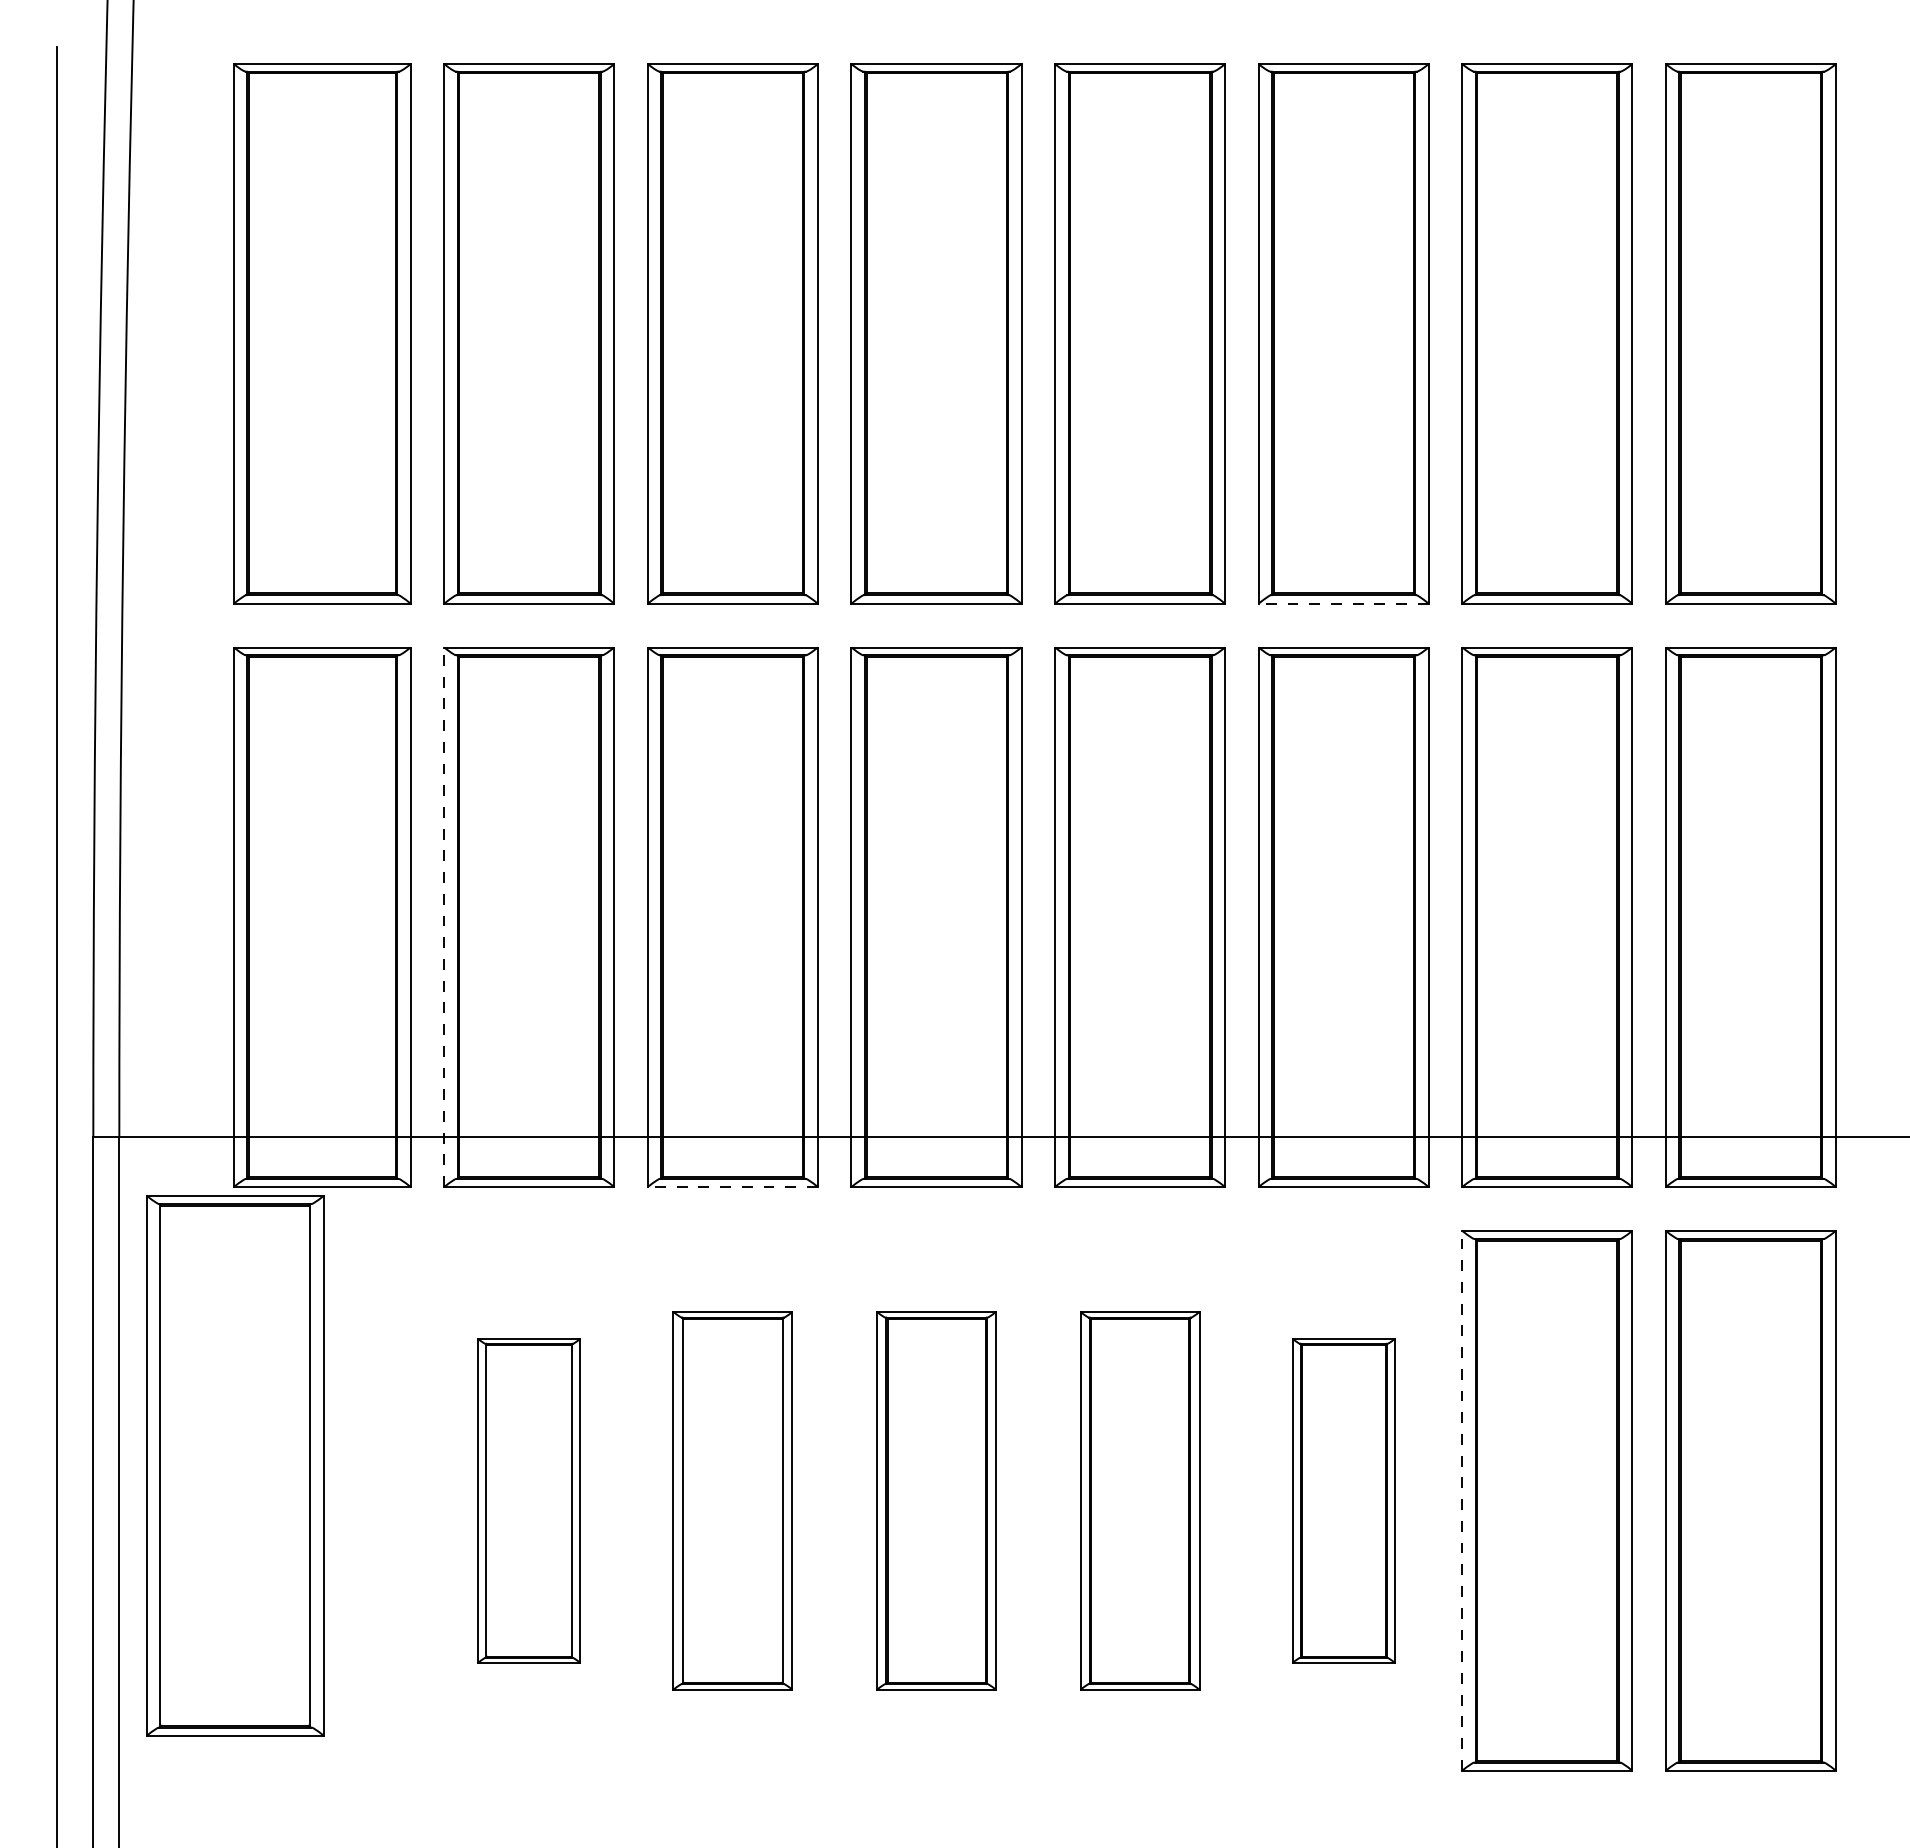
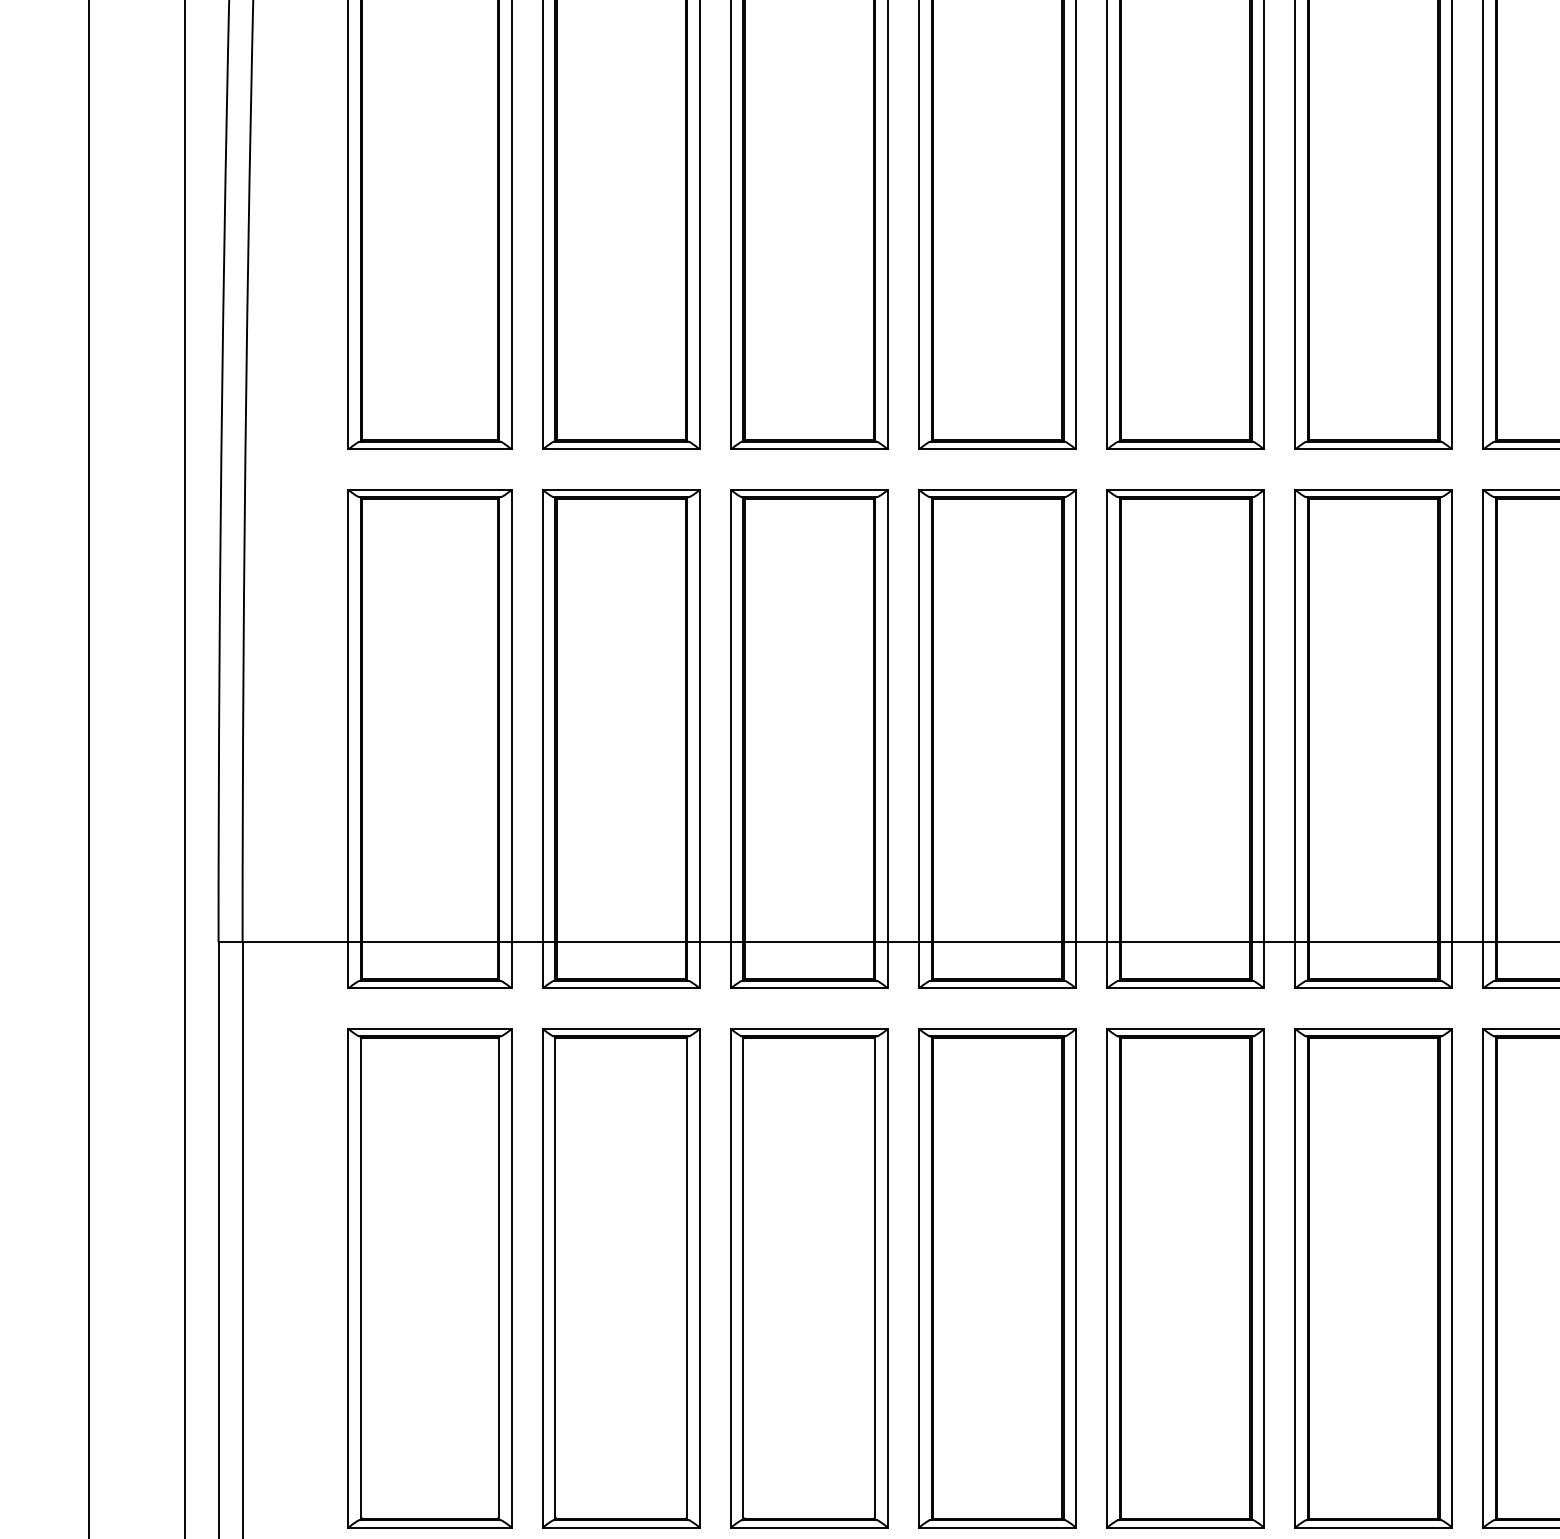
line: (1343, 603) -> (1373, 449), dashed -> solid
line: (444, 917) -> (543, 739), dashed -> solid
line: (732, 1187) -> (809, 988), dashed -> solid
part: (235, 1465) -> (430, 1278), moved
part: (528, 1500) -> (620, 1278), size x1.67
part: (732, 1500) -> (809, 1278), size x1.43
part: (936, 1500) -> (997, 1278), size x1.43
part: (1139, 1500) -> (1185, 1278), size x1.43
part: (1343, 1500) -> (1373, 1278), size x1.67
line: (1462, 1500) -> (1483, 1278), dashed -> solid

